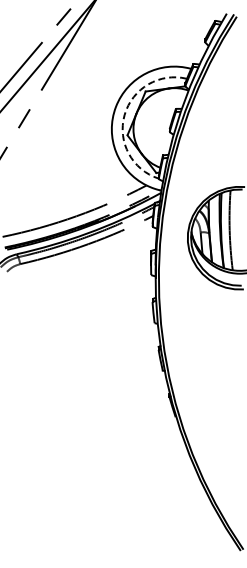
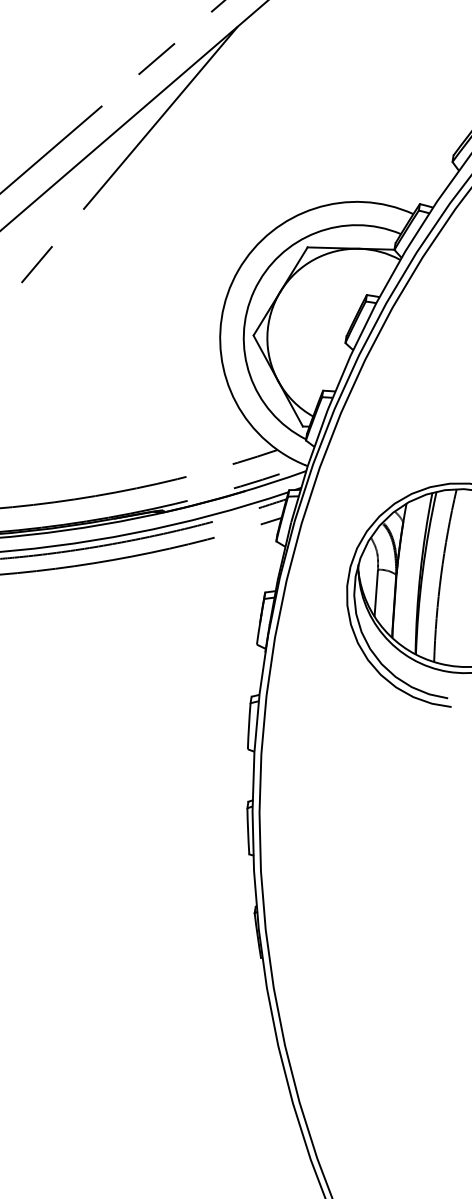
arc: (124, 115) -> (253, 291), dashed -> solid

